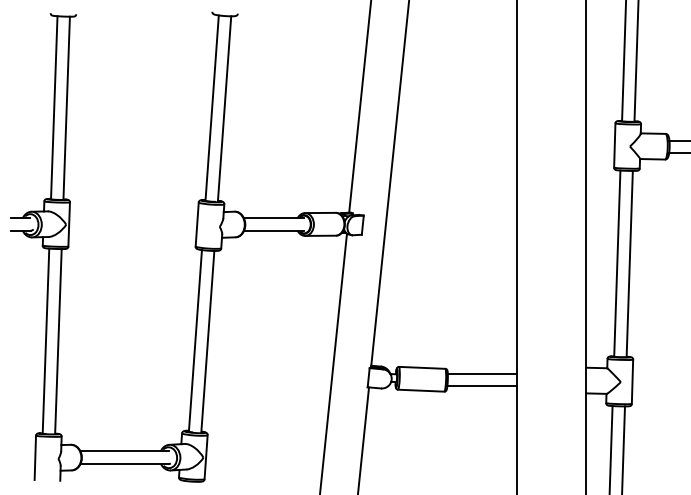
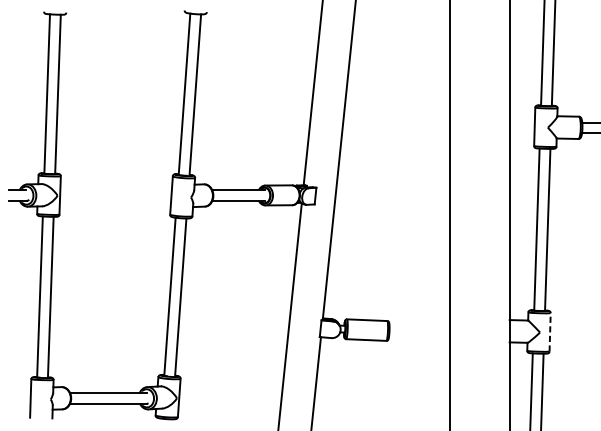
line: (481, 373) -> (418, 325), removed
line: (632, 381) -> (550, 332), solid -> dashed
line: (481, 386) -> (418, 336), removed

